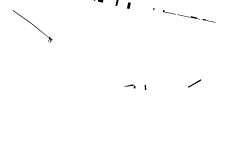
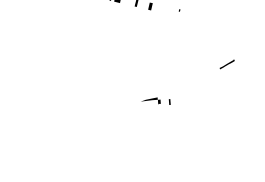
part: (188, 15) -> (220, 18), removed
part: (32, 26) -> (37, 30), removed
line: (193, 83) -> (226, 64), moved
part: (129, 86) -> (151, 100), size x1.4

